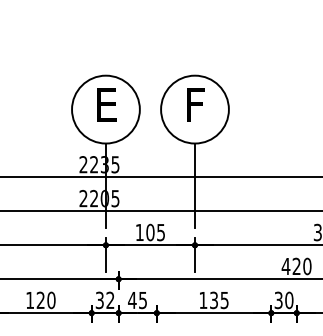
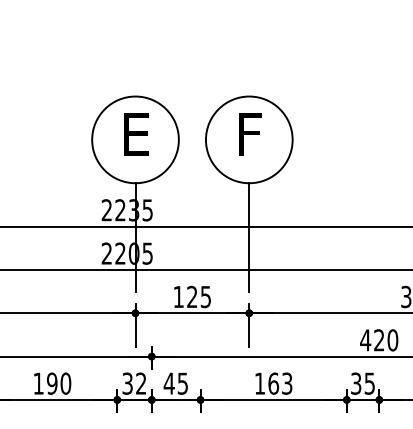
text: (150, 232) -> (192, 296), 105 -> 125
text: (40, 300) -> (51, 383), 120 -> 190
text: (219, 300) -> (280, 383), 135 -> 163
text: (289, 300) -> (370, 383), 30 -> 35

